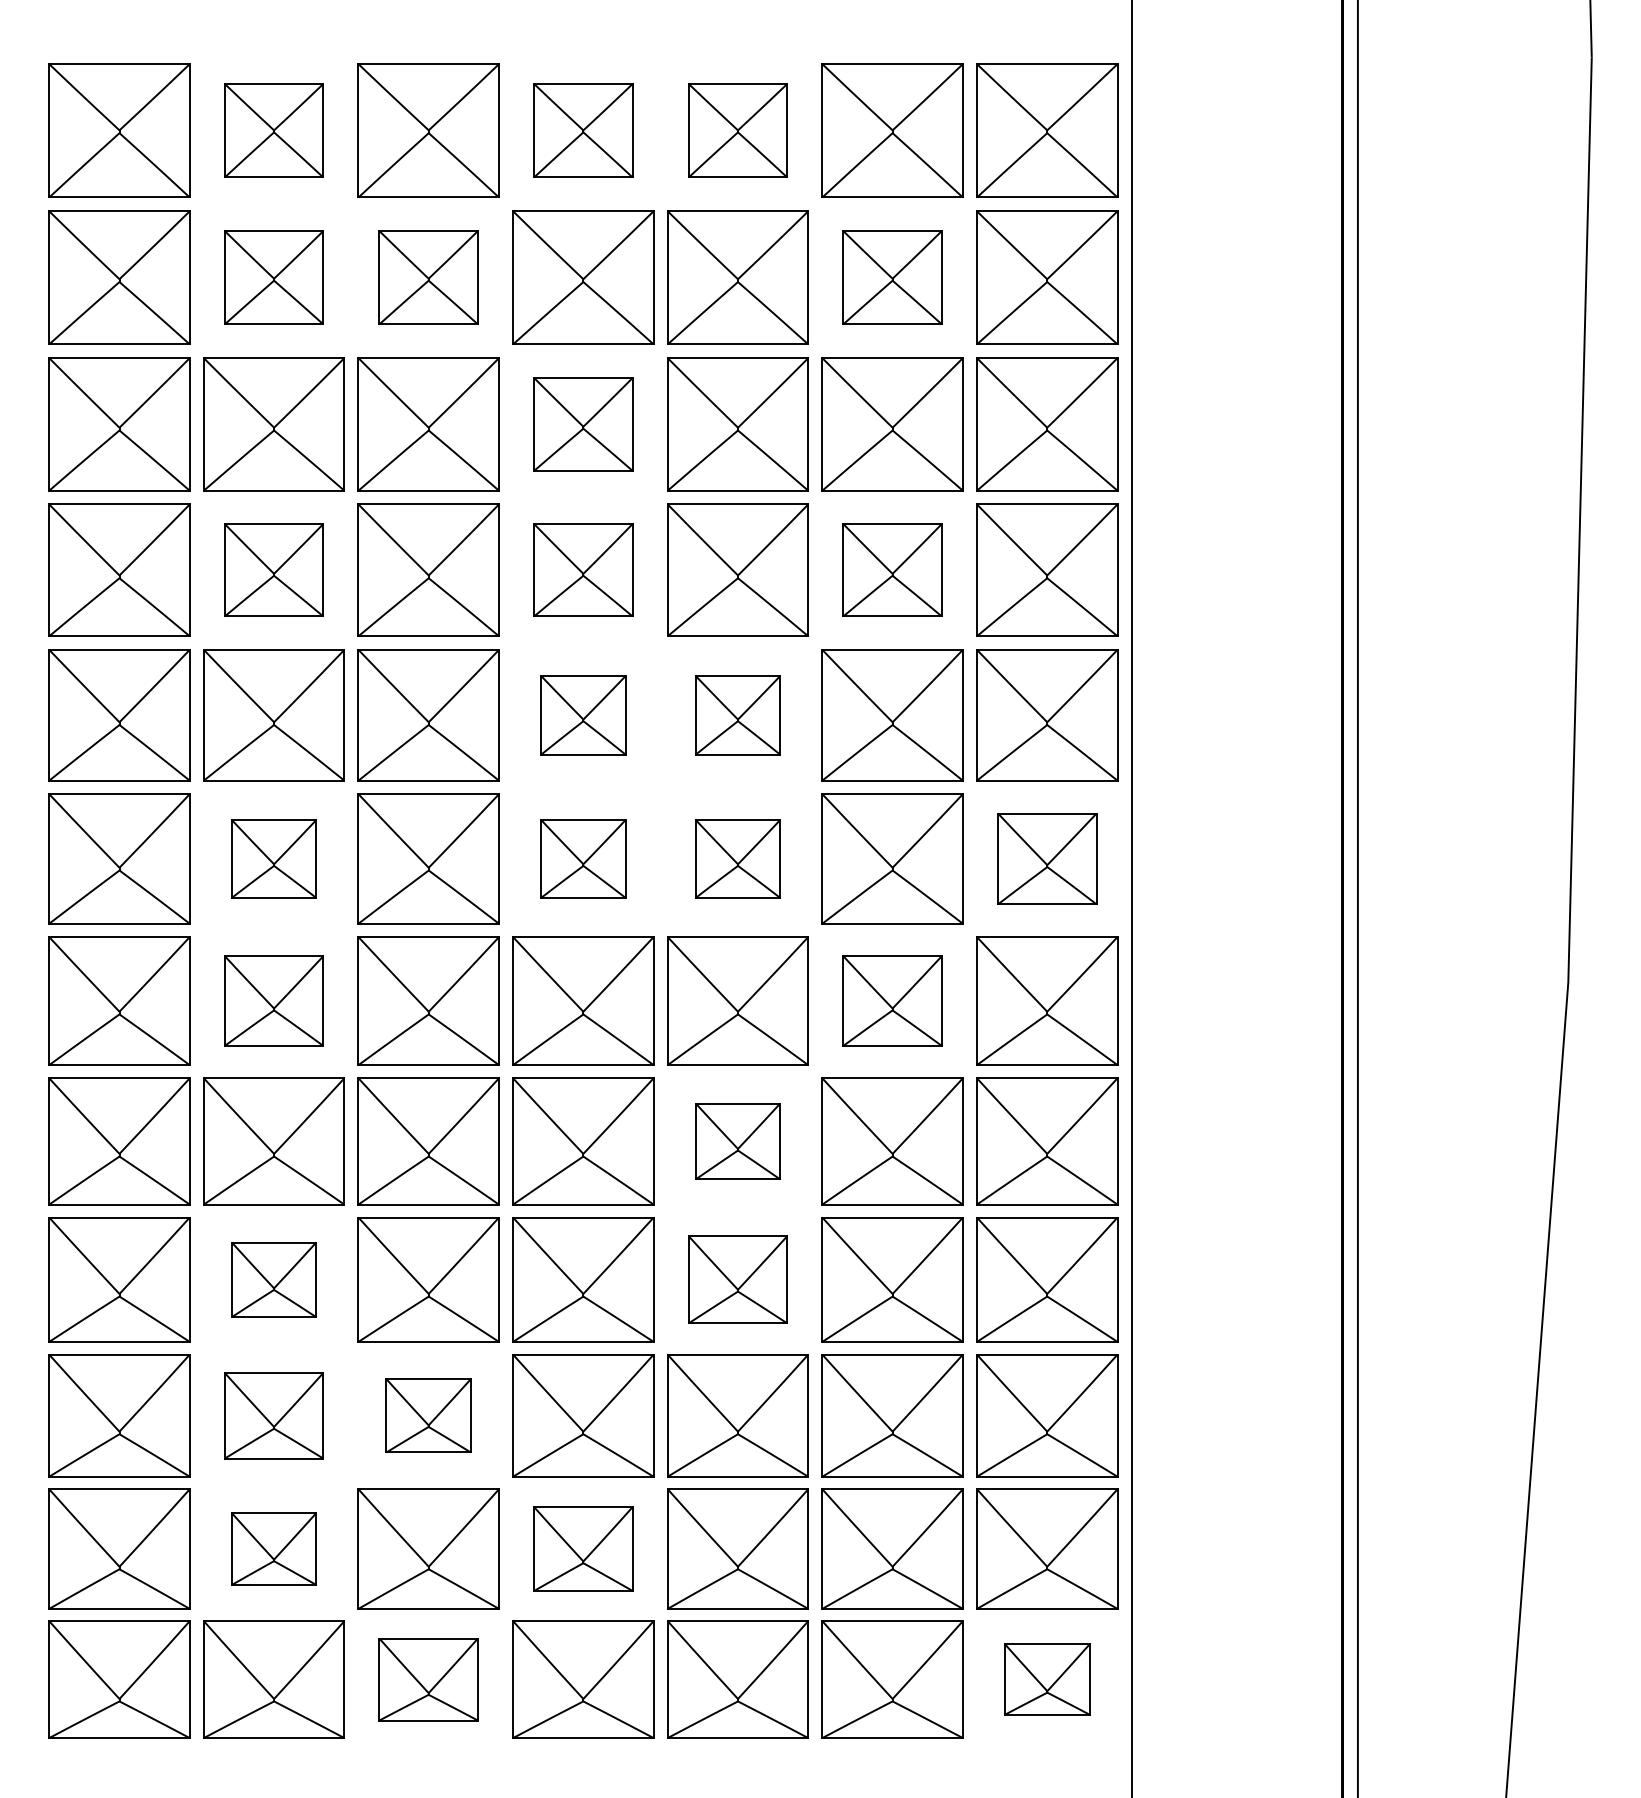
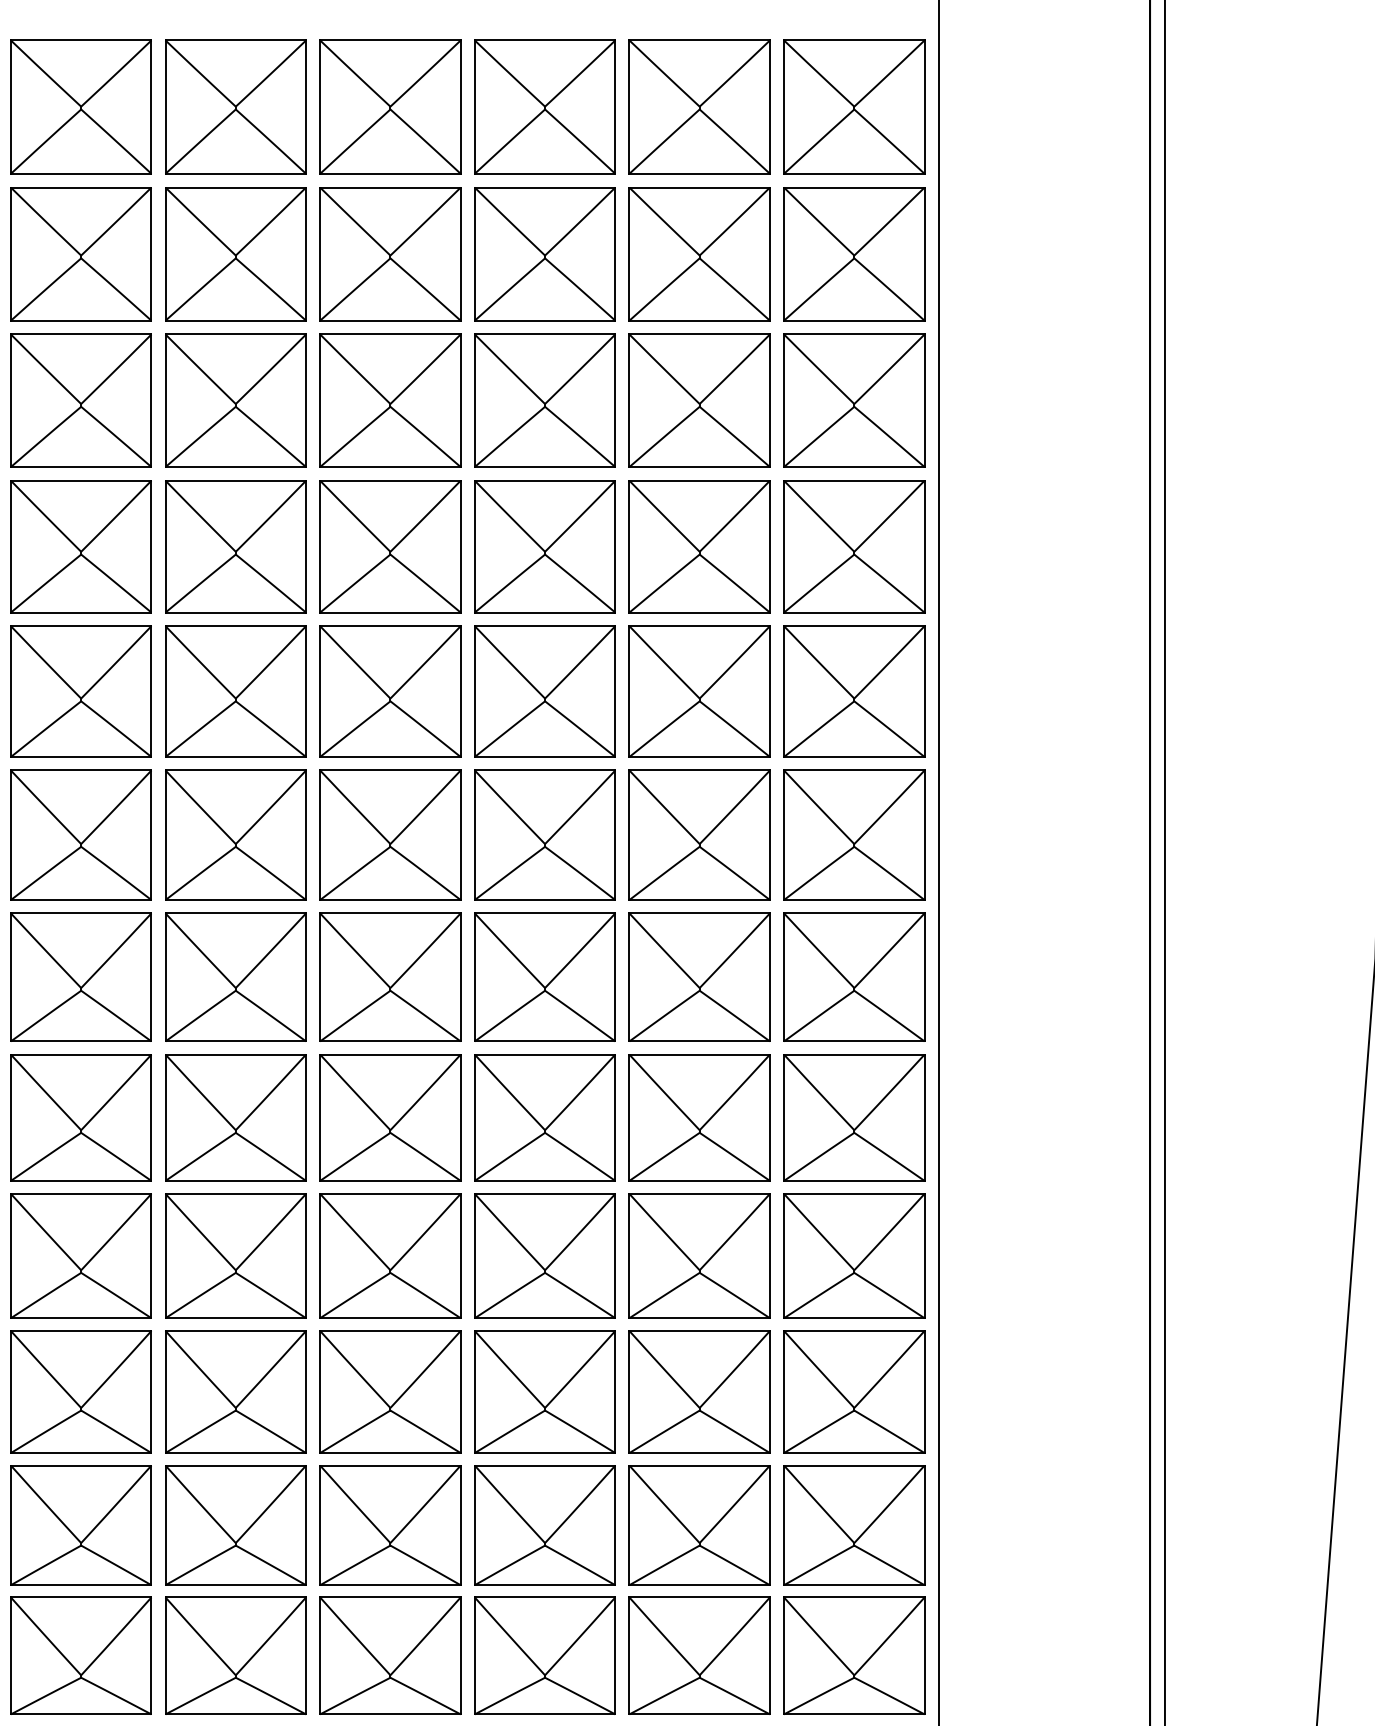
part: (273, 130) -> (80, 106), size x1.43
part: (583, 130) -> (390, 106), size x1.43
part: (737, 130) -> (544, 106), size x1.43
part: (273, 277) -> (80, 253), size x1.43
part: (428, 277) -> (235, 253), size x1.43
part: (892, 277) -> (699, 253), size x1.43
part: (583, 424) -> (390, 400), size x1.43
part: (273, 569) -> (80, 545), size x1.43
part: (583, 569) -> (390, 545), size x1.43
part: (892, 569) -> (699, 545), size x1.43
part: (583, 715) -> (390, 691), size x1.67
part: (737, 715) -> (544, 691), size x1.67
part: (273, 858) -> (80, 834), size x1.67
part: (583, 858) -> (390, 834), size x1.67
part: (737, 858) -> (544, 834), size x1.67
part: (1047, 858) -> (854, 834), size x1.43
part: (273, 1000) -> (80, 976), size x1.43
part: (892, 1000) -> (699, 976), size x1.43
part: (737, 1141) -> (544, 1117), size x1.67
part: (273, 1279) -> (80, 1255), size x1.67
part: (737, 1279) -> (544, 1255), size x1.43
part: (273, 1415) -> (80, 1391), size x1.43
part: (428, 1415) -> (235, 1391), size x1.67
part: (273, 1548) -> (80, 1524), size x1.67
part: (583, 1548) -> (390, 1524), size x1.43
part: (428, 1679) -> (235, 1655), size x1.43
part: (1047, 1679) -> (854, 1655), size x1.67

